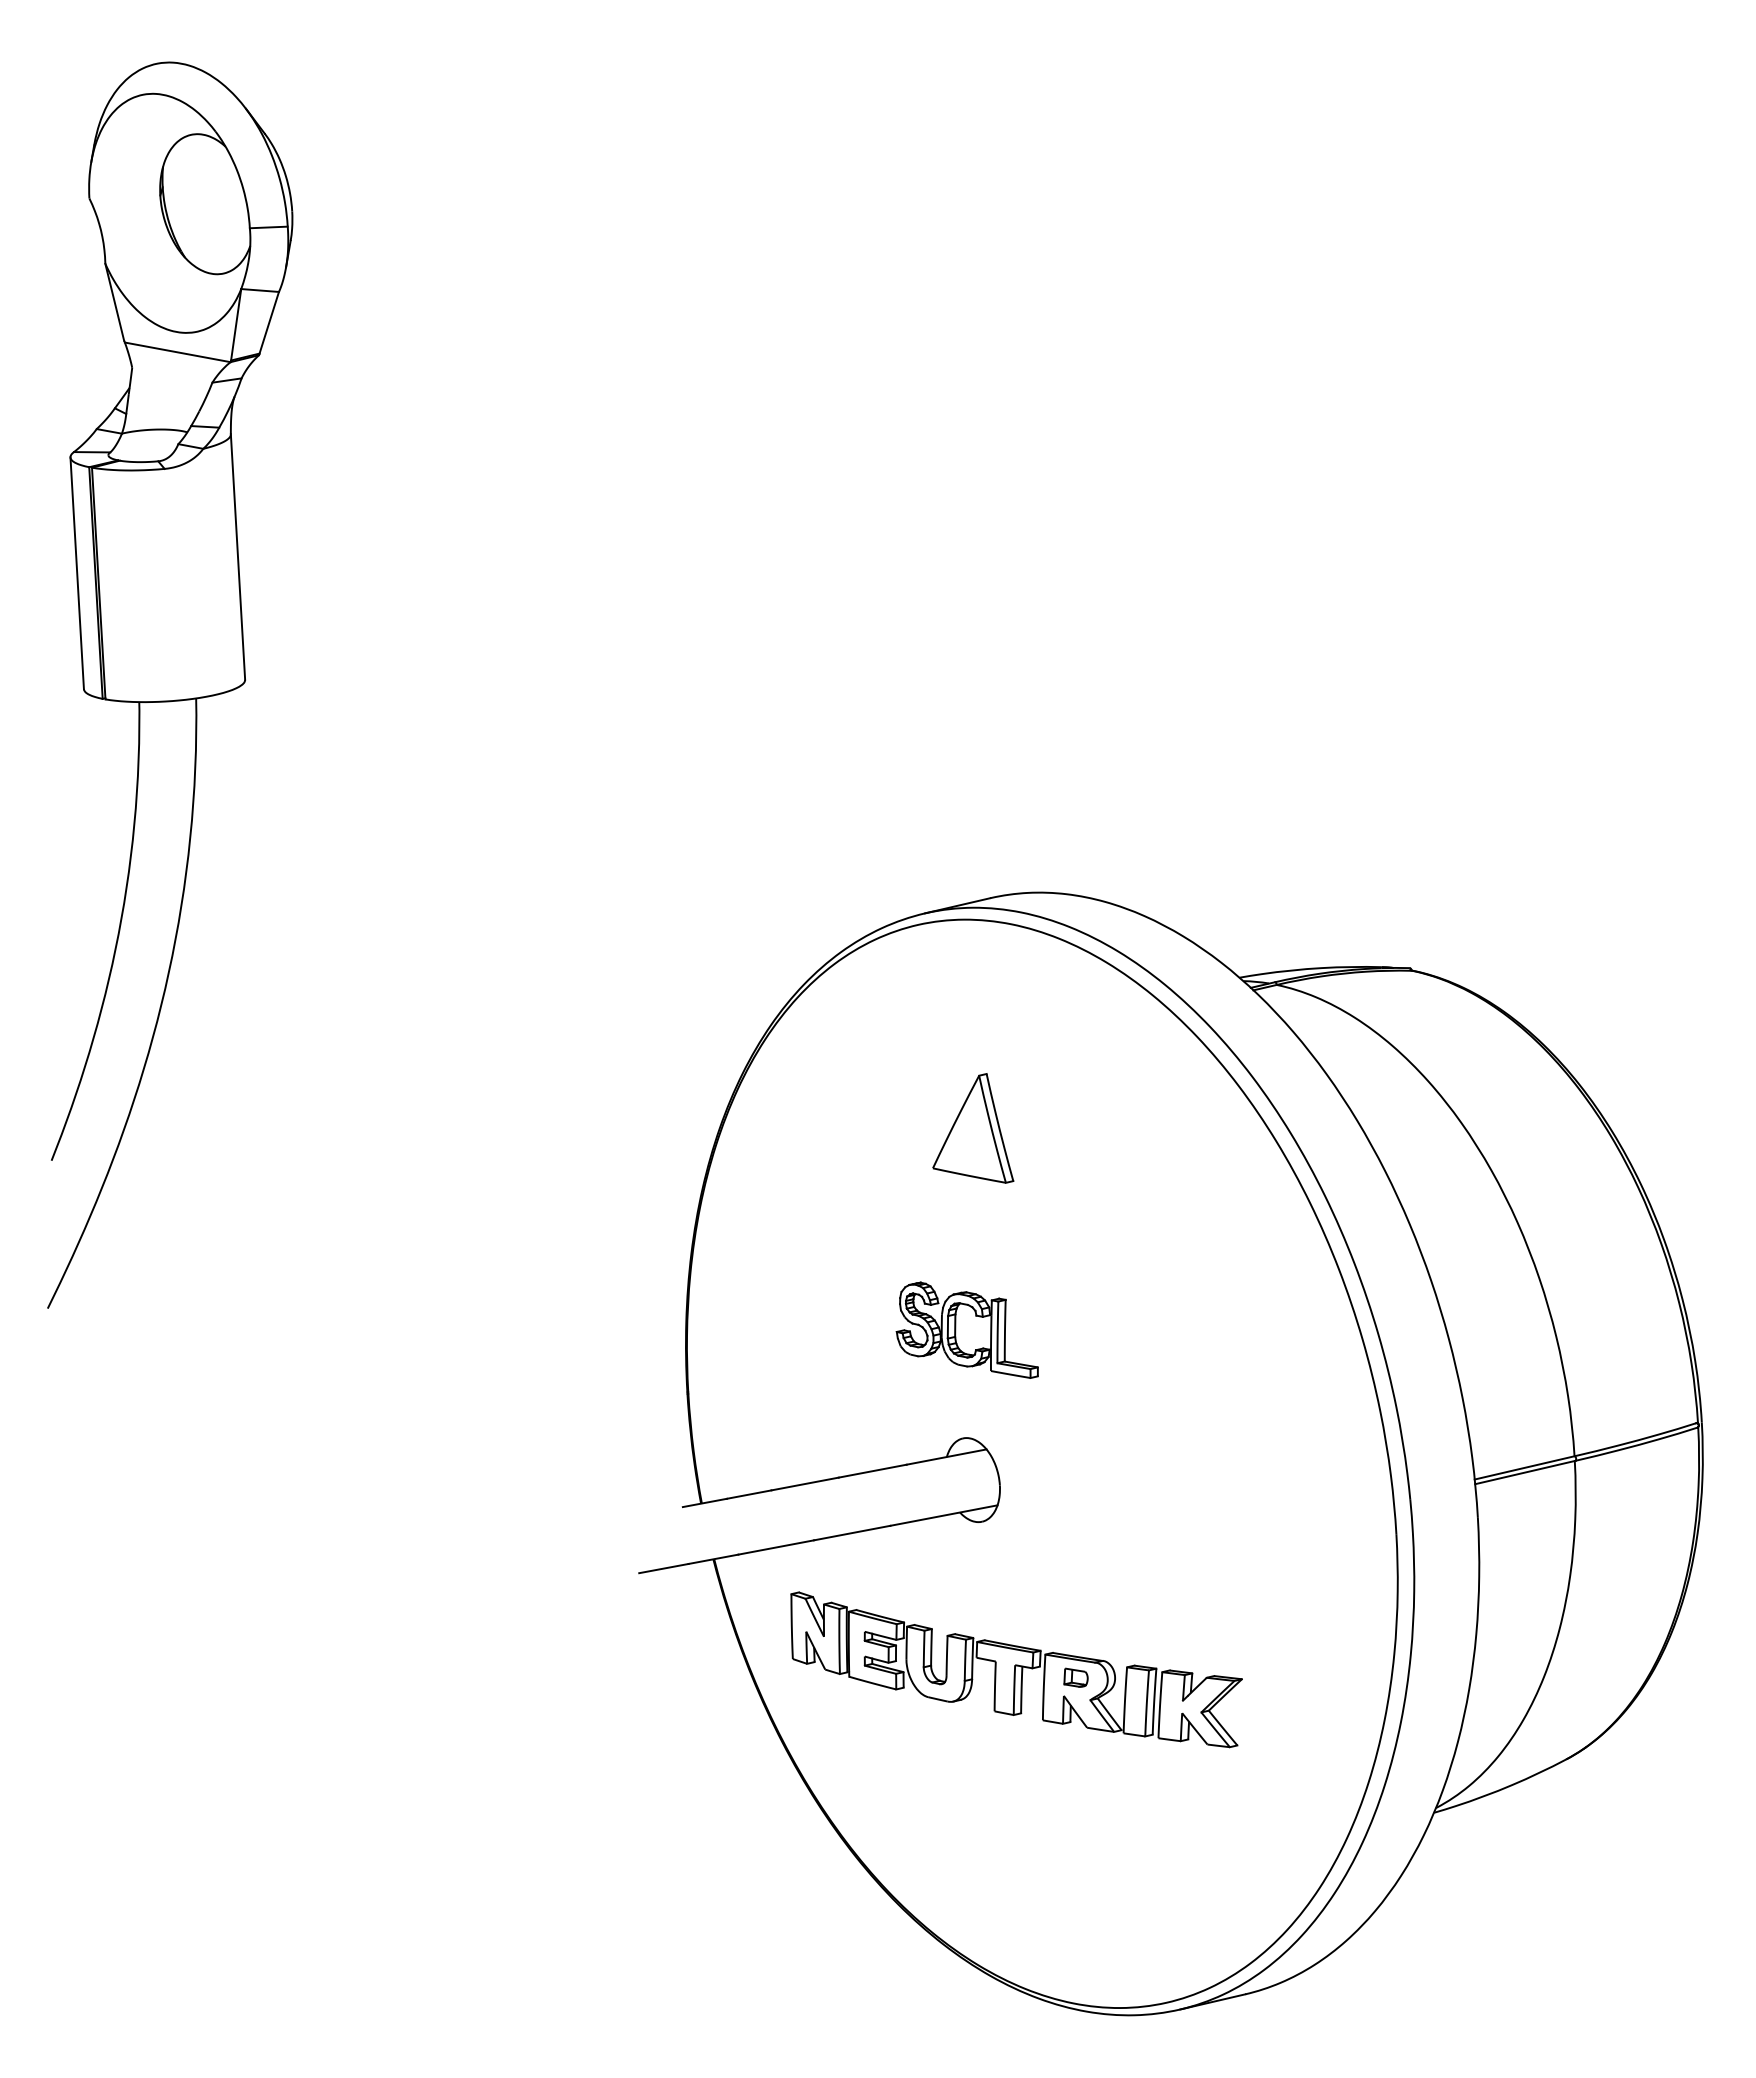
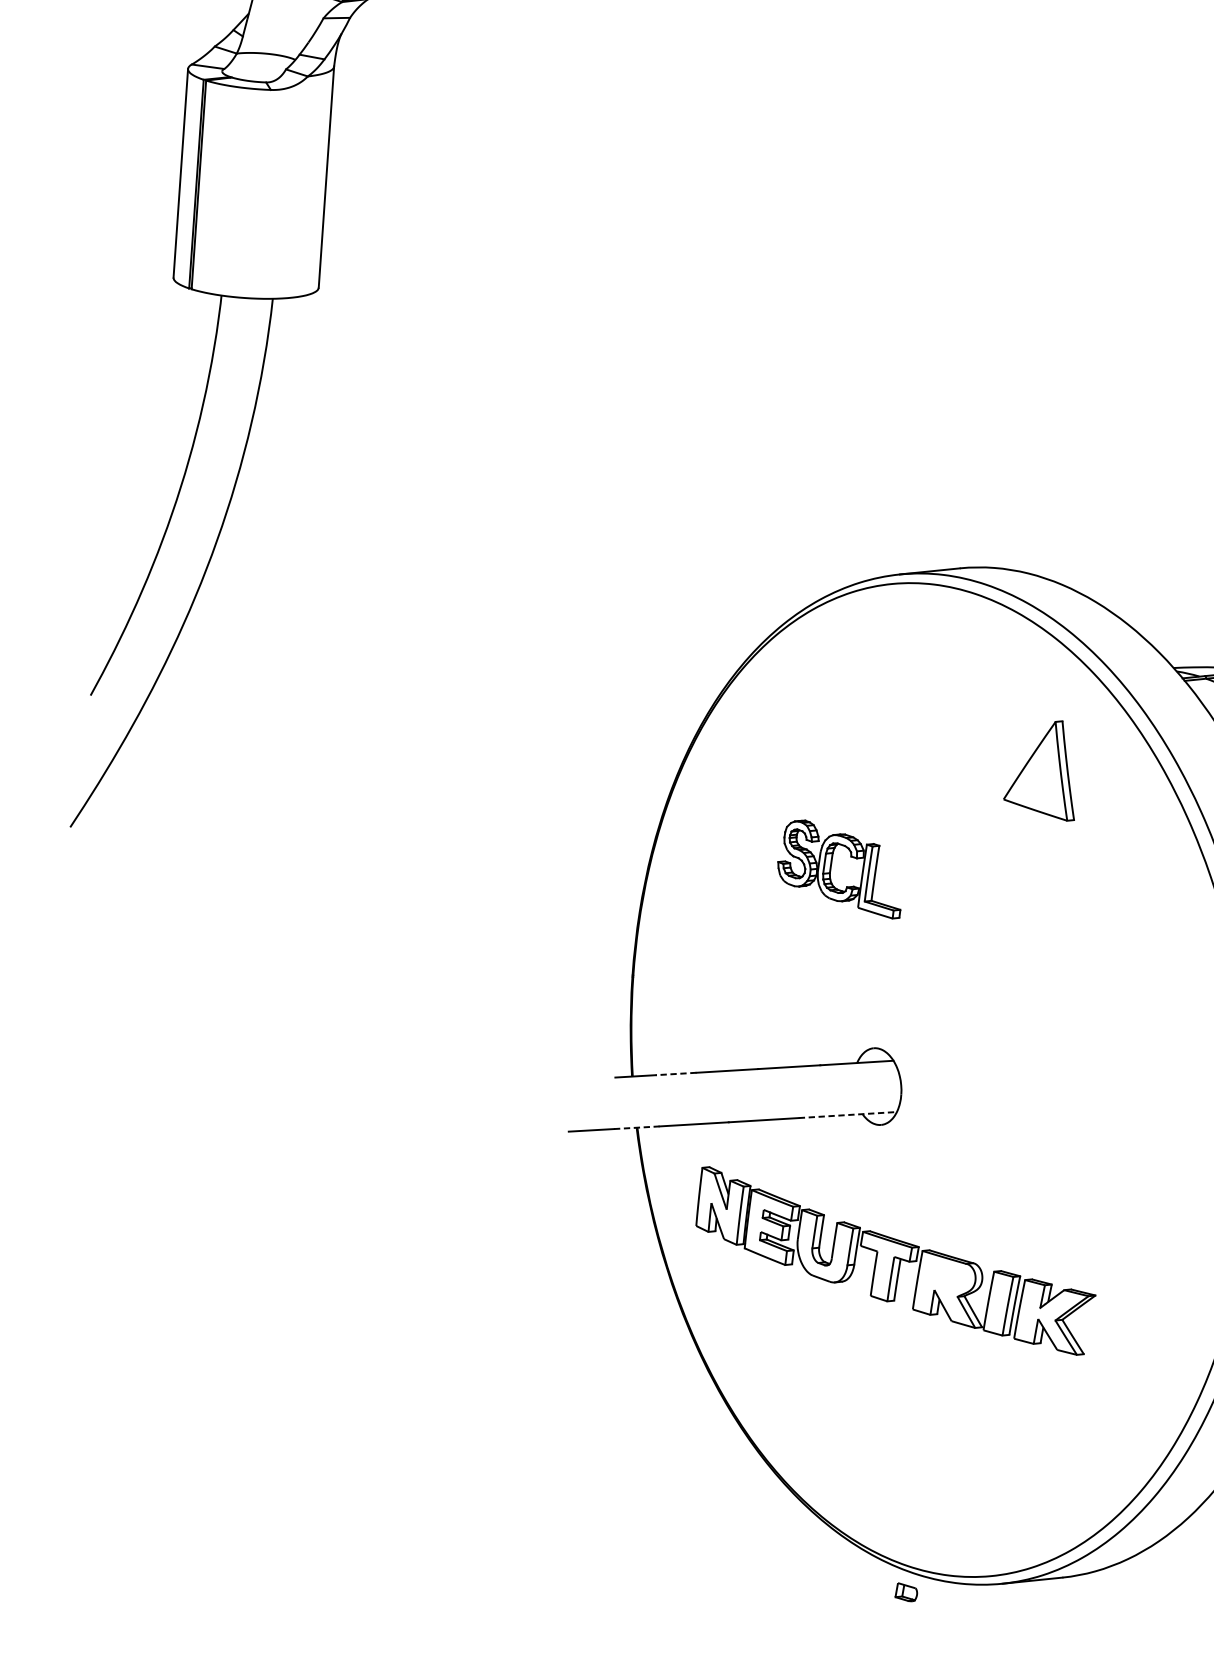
part: (973, 1128) -> (1044, 768), moved
part: (966, 1329) -> (840, 867), moved
line: (749, 1494) -> (676, 1073), solid -> dashed
line: (943, 1515) -> (847, 1114), solid -> dashed
line: (713, 1559) -> (636, 1127), solid -> dashed
part: (1075, 1677) -> (906, 1592), moved

